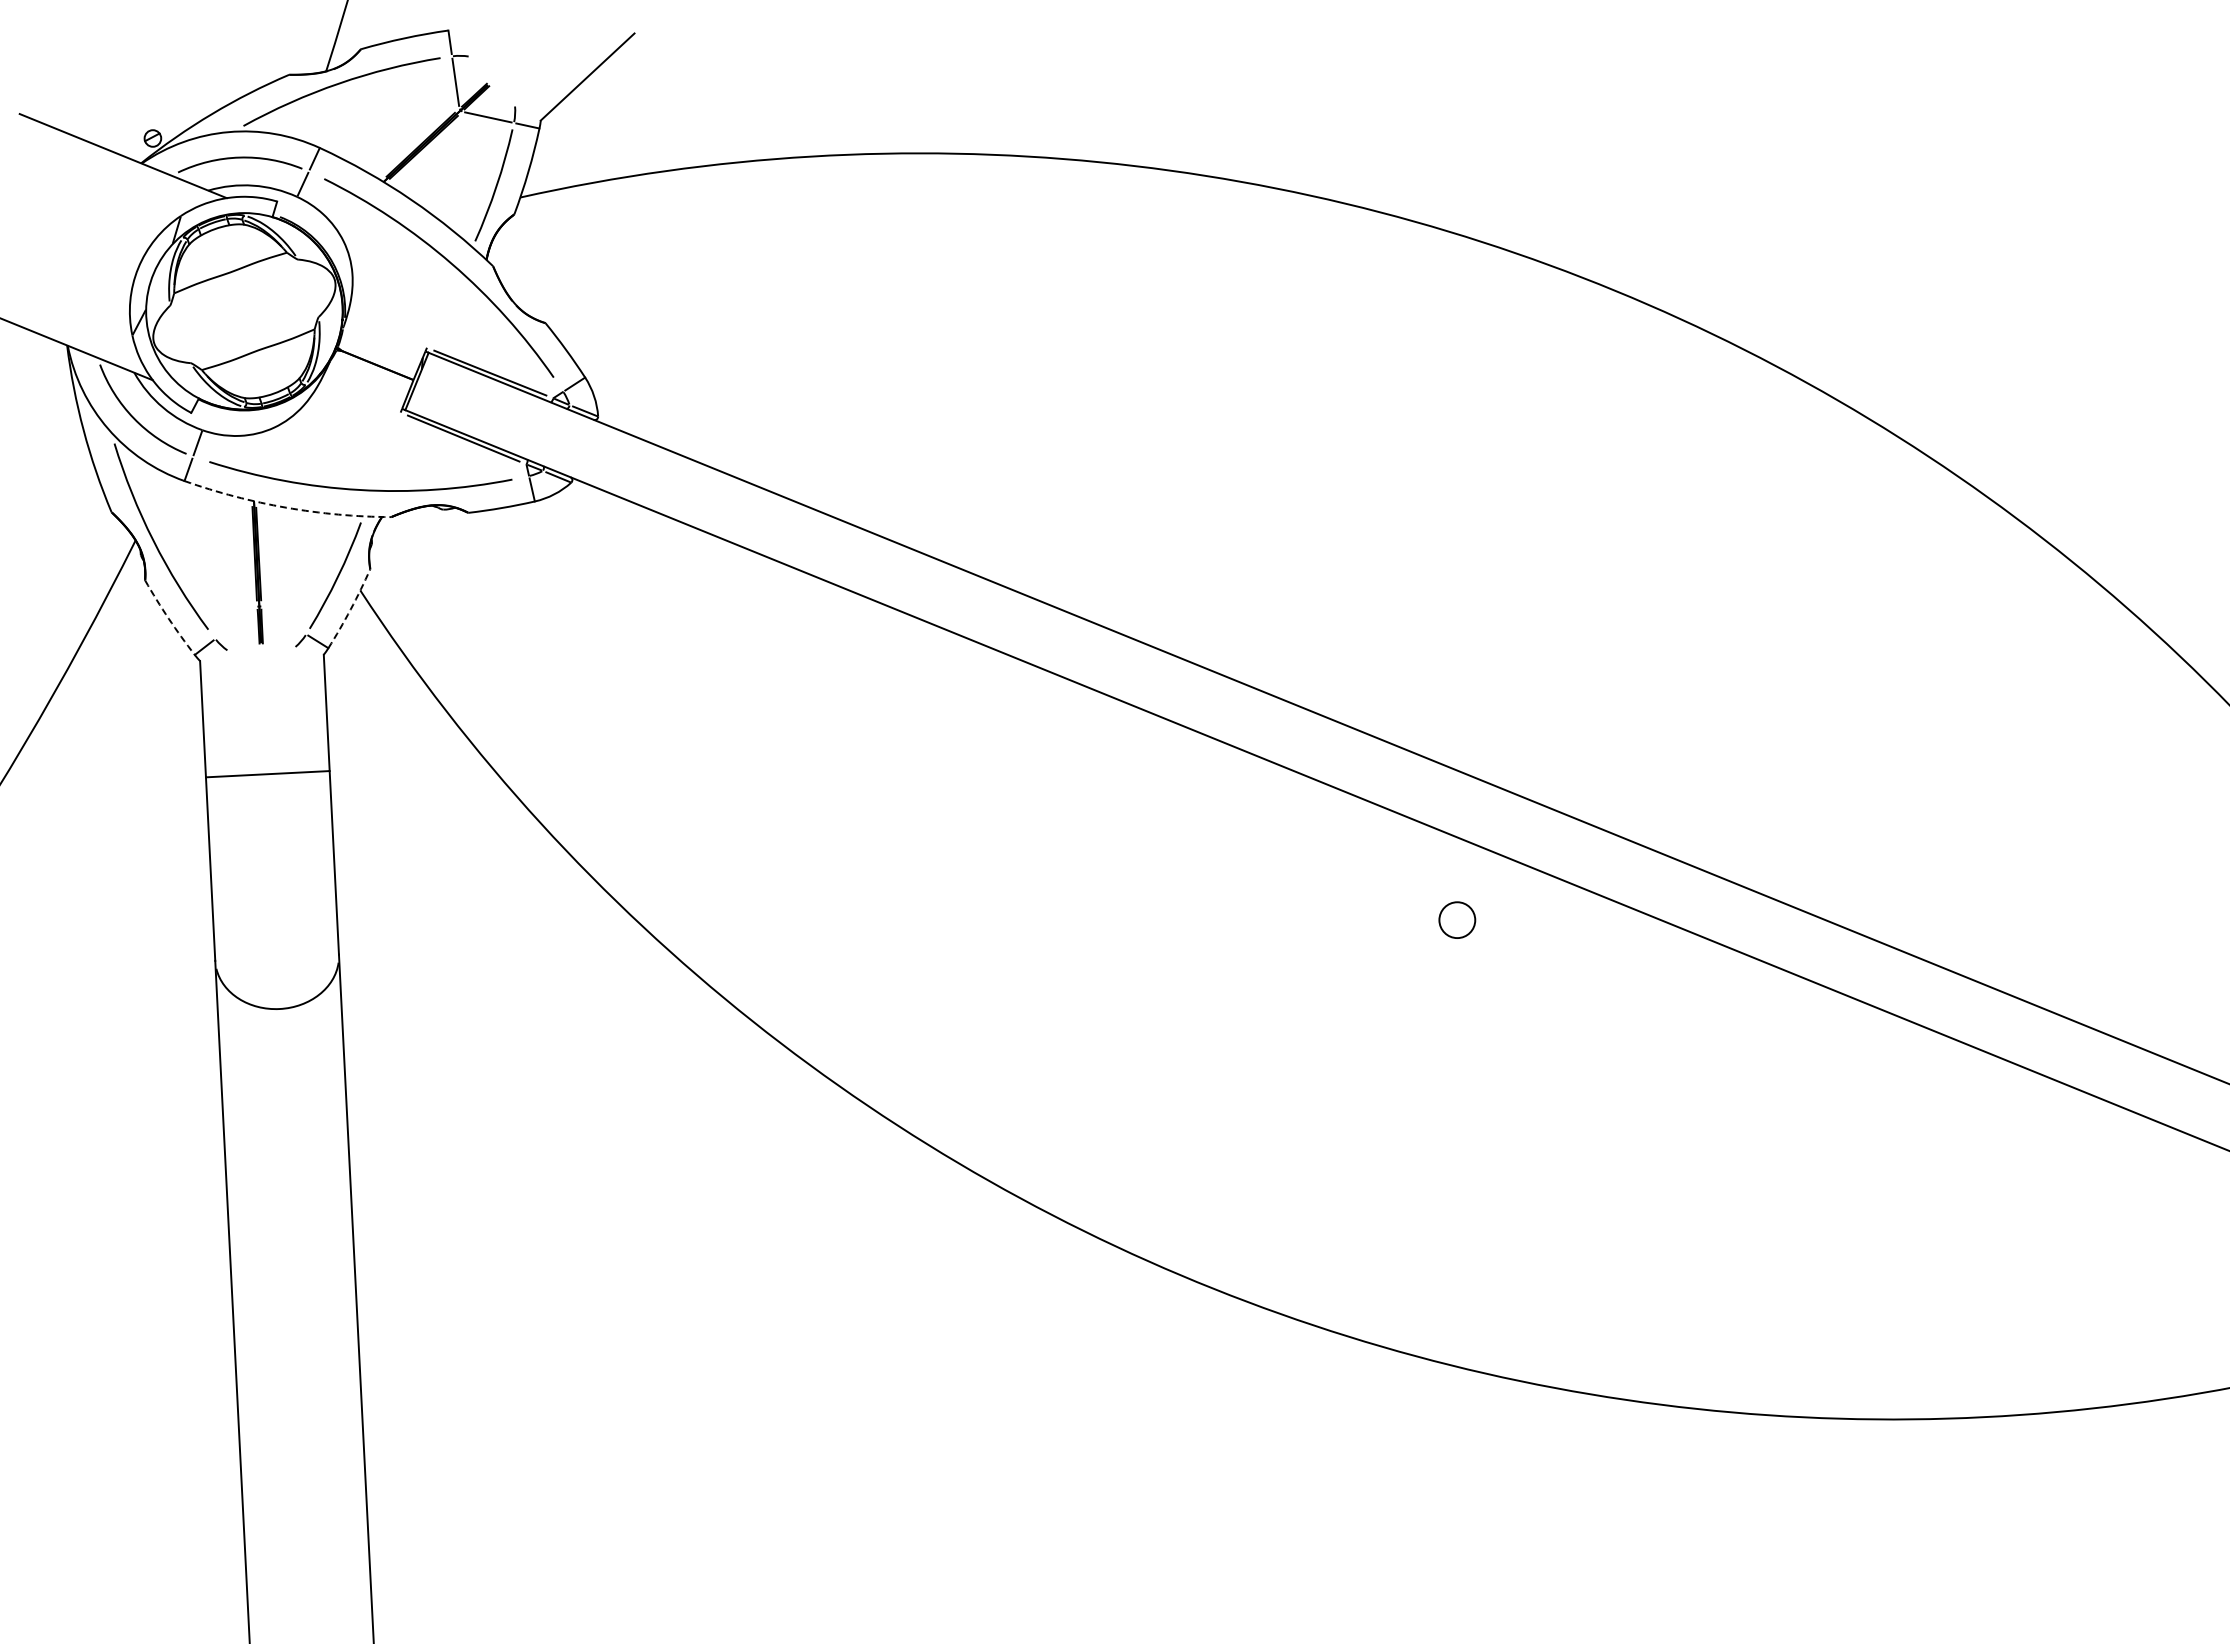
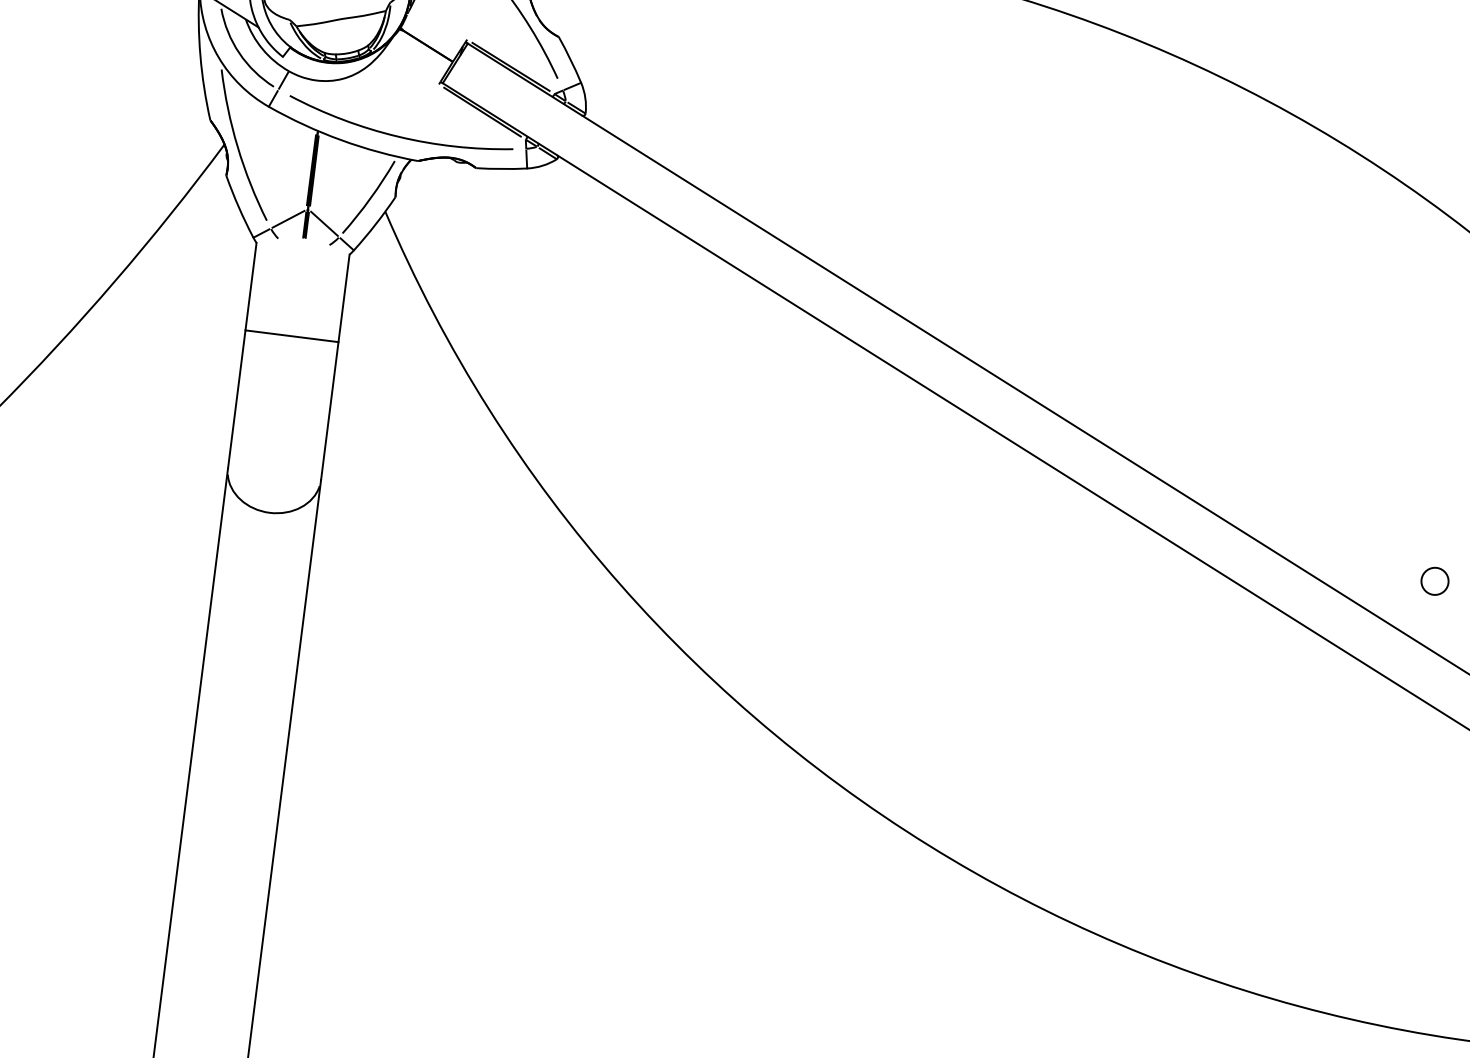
arc: (286, 507) -> (341, 140), dashed -> solid
arc: (350, 609) -> (375, 224), dashed -> solid
arc: (168, 618) -> (238, 207), dashed -> solid
line: (283, 620) -> (324, 223), added
line: (236, 622) -> (288, 219), added
circle: (1457, 919) -> (1435, 580), moved

